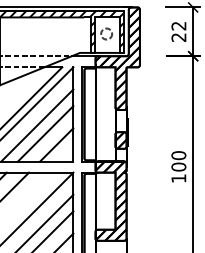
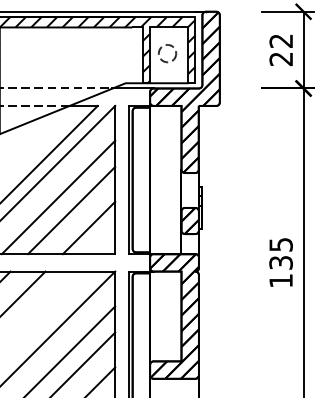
text: (178, 161) -> (280, 254), 100 -> 135

